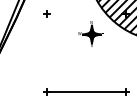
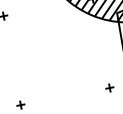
part: (90, 33) -> (57, 28), removed
line: (86, 92) -> (65, 96), removed

